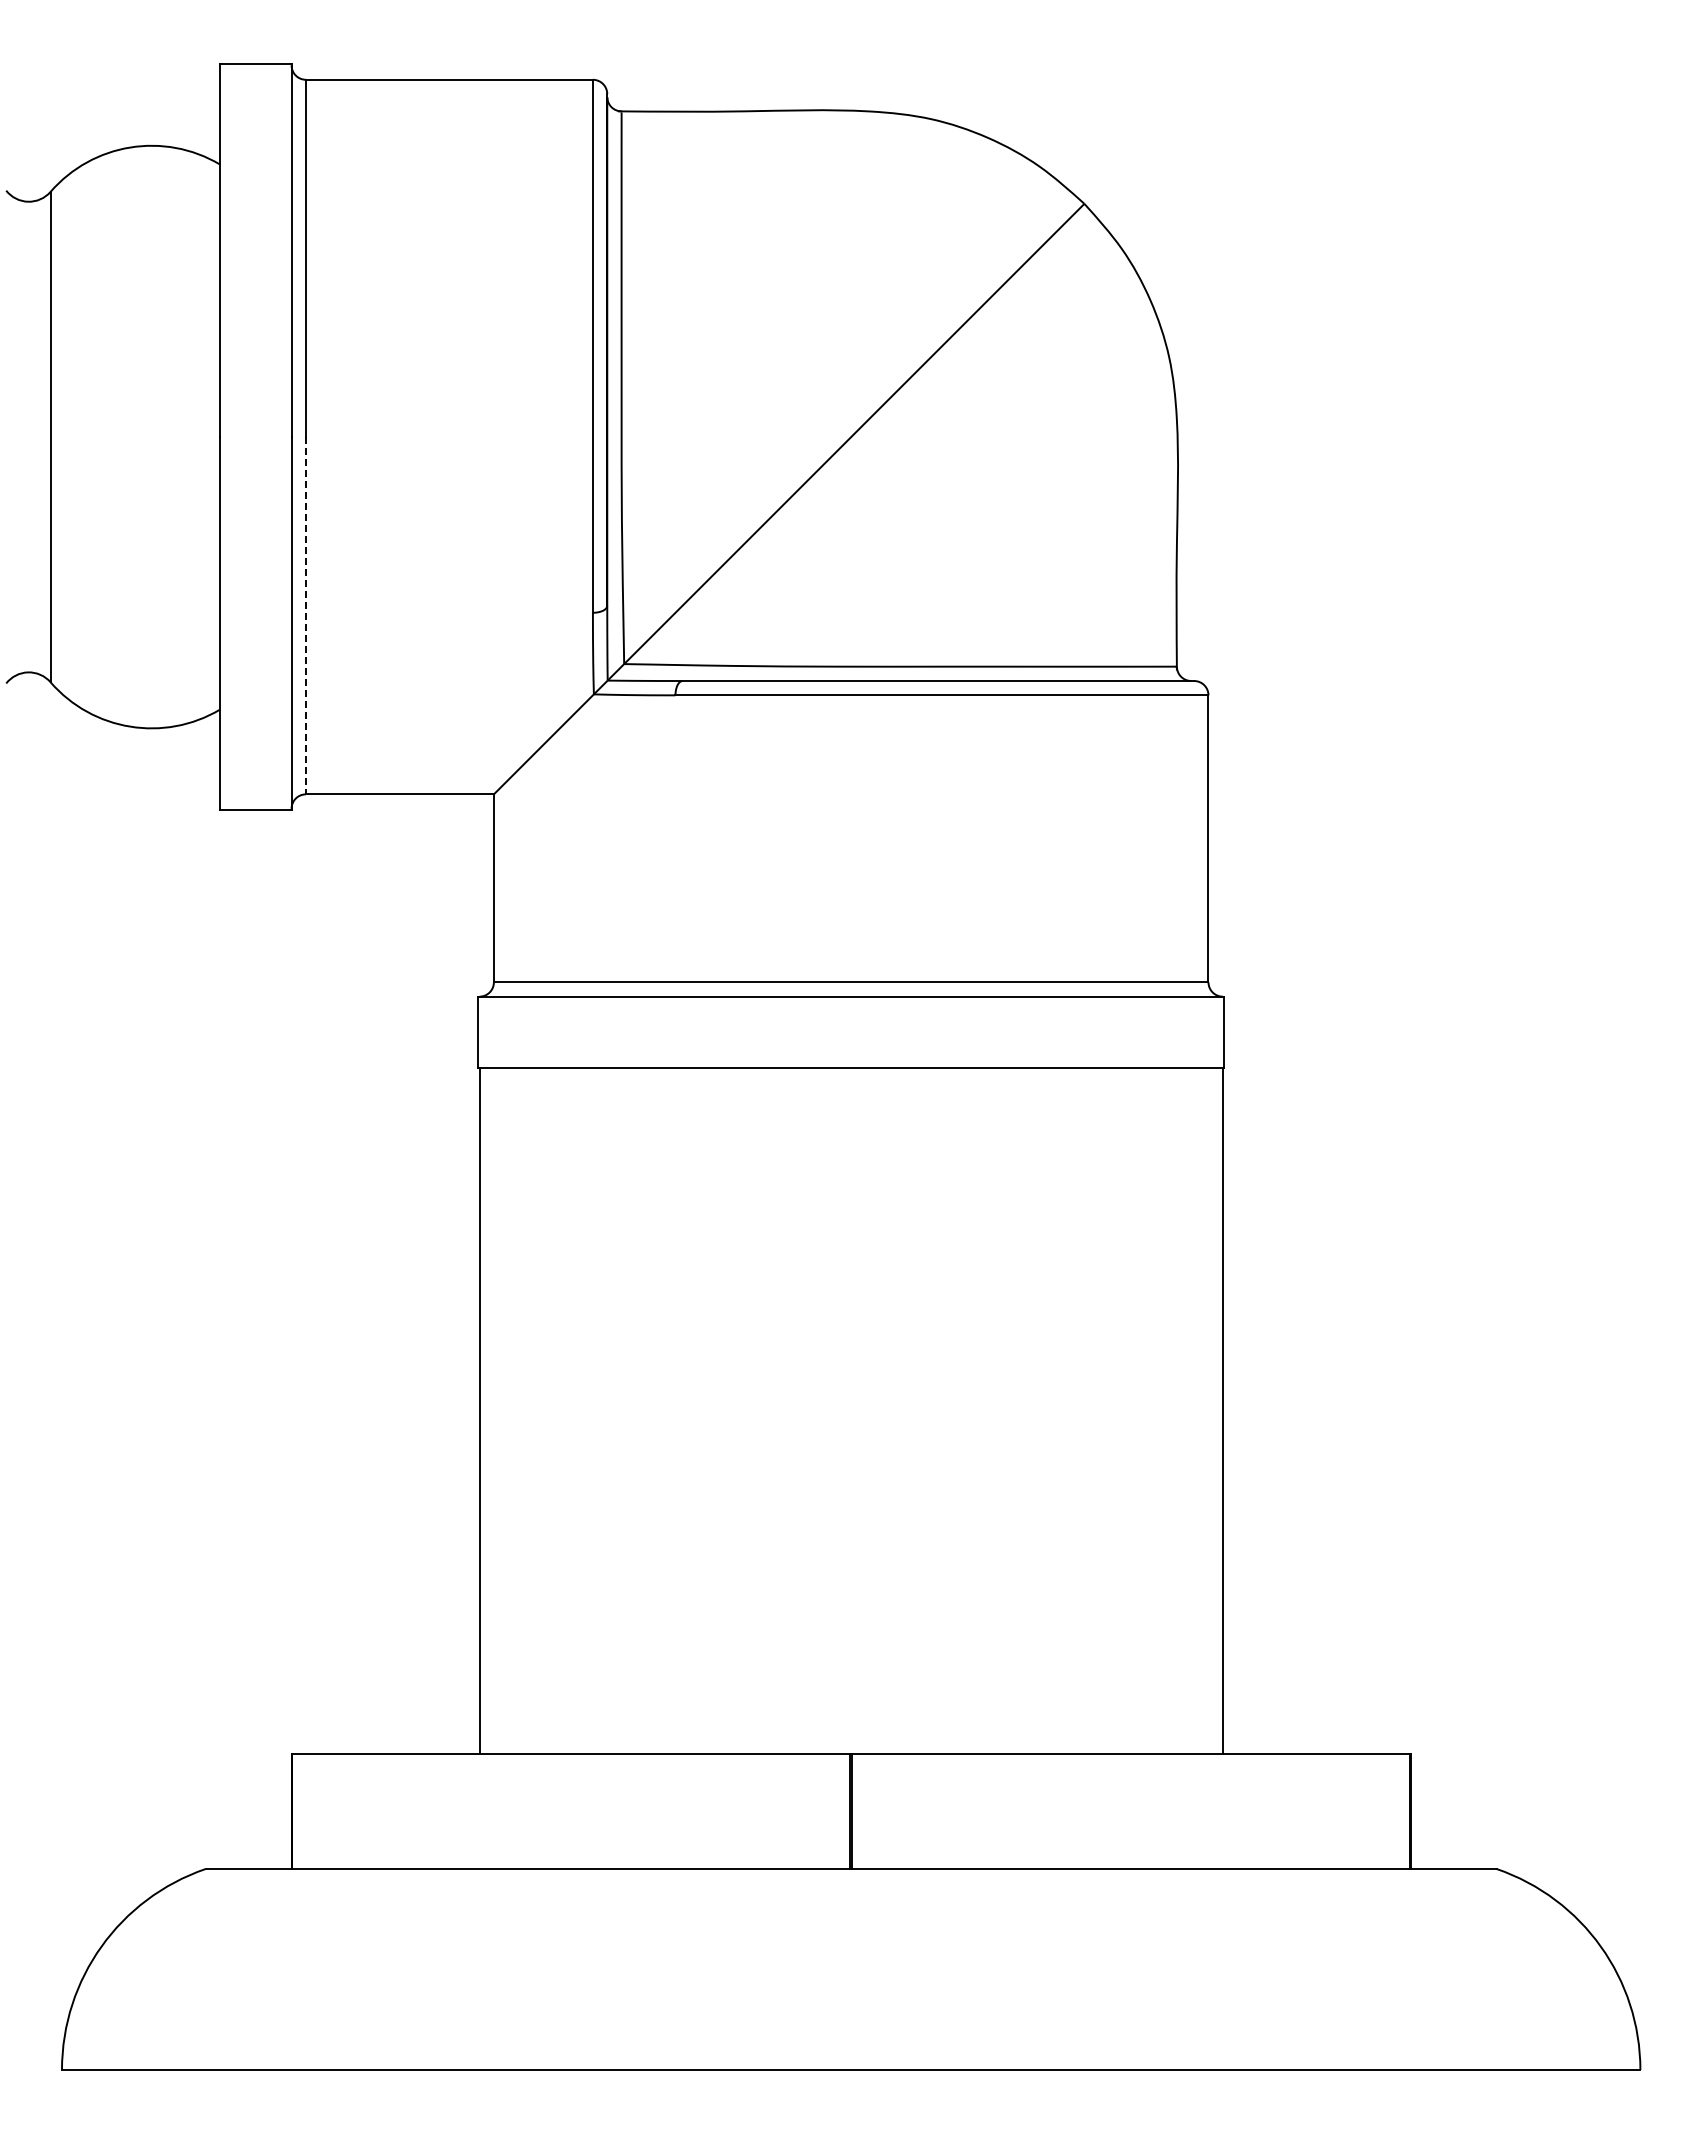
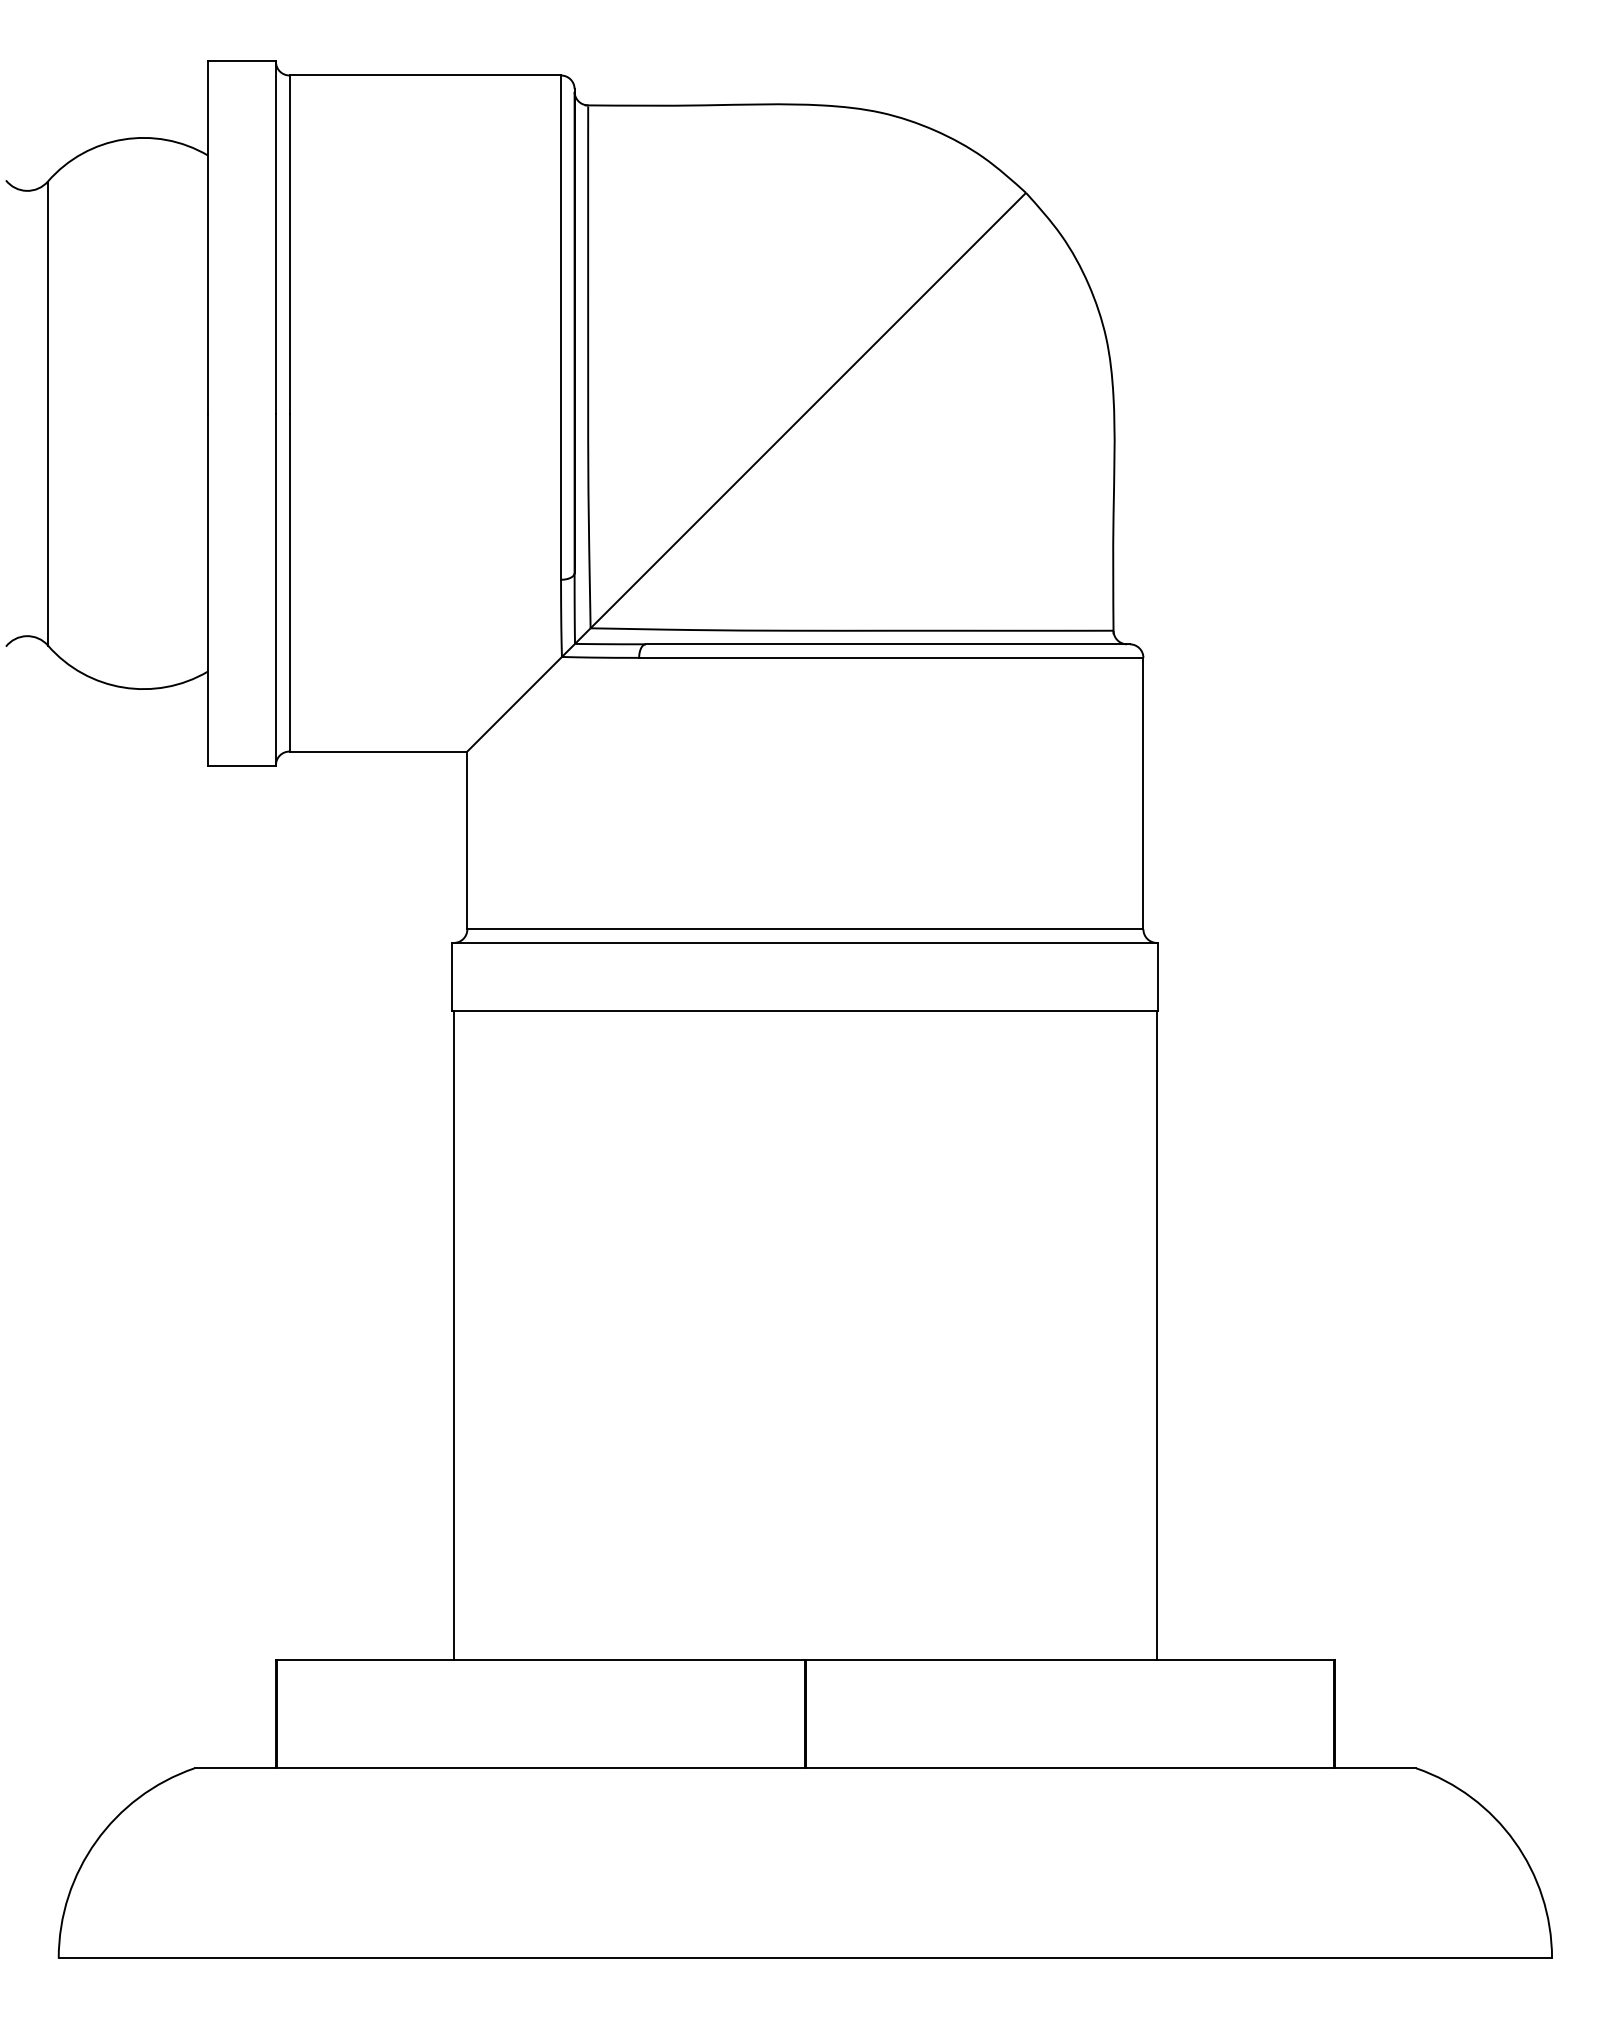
line: (305, 615) -> (289, 582), dashed -> solid

